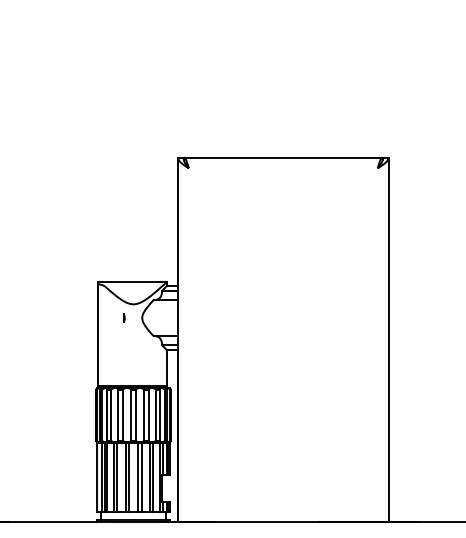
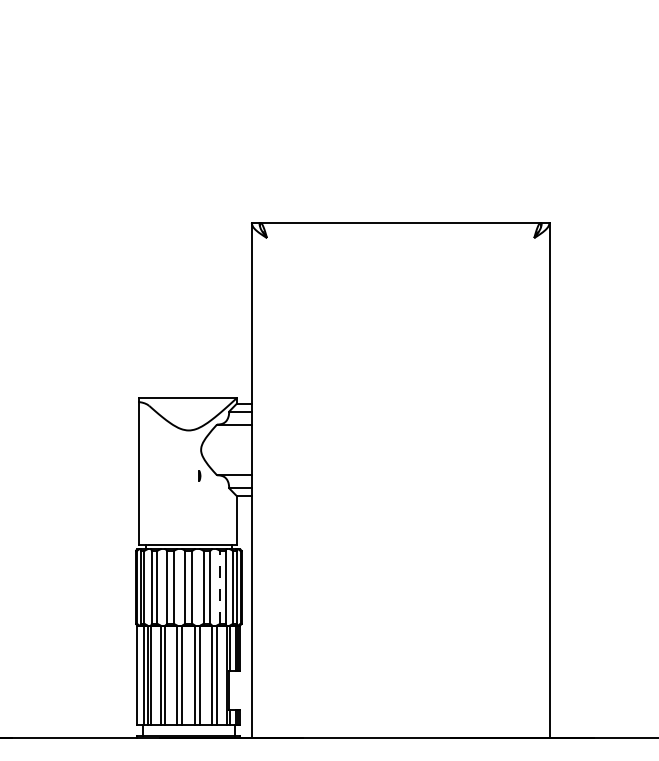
part: (124, 317) -> (199, 475), moved
line: (155, 414) -> (220, 586), solid -> dashed

